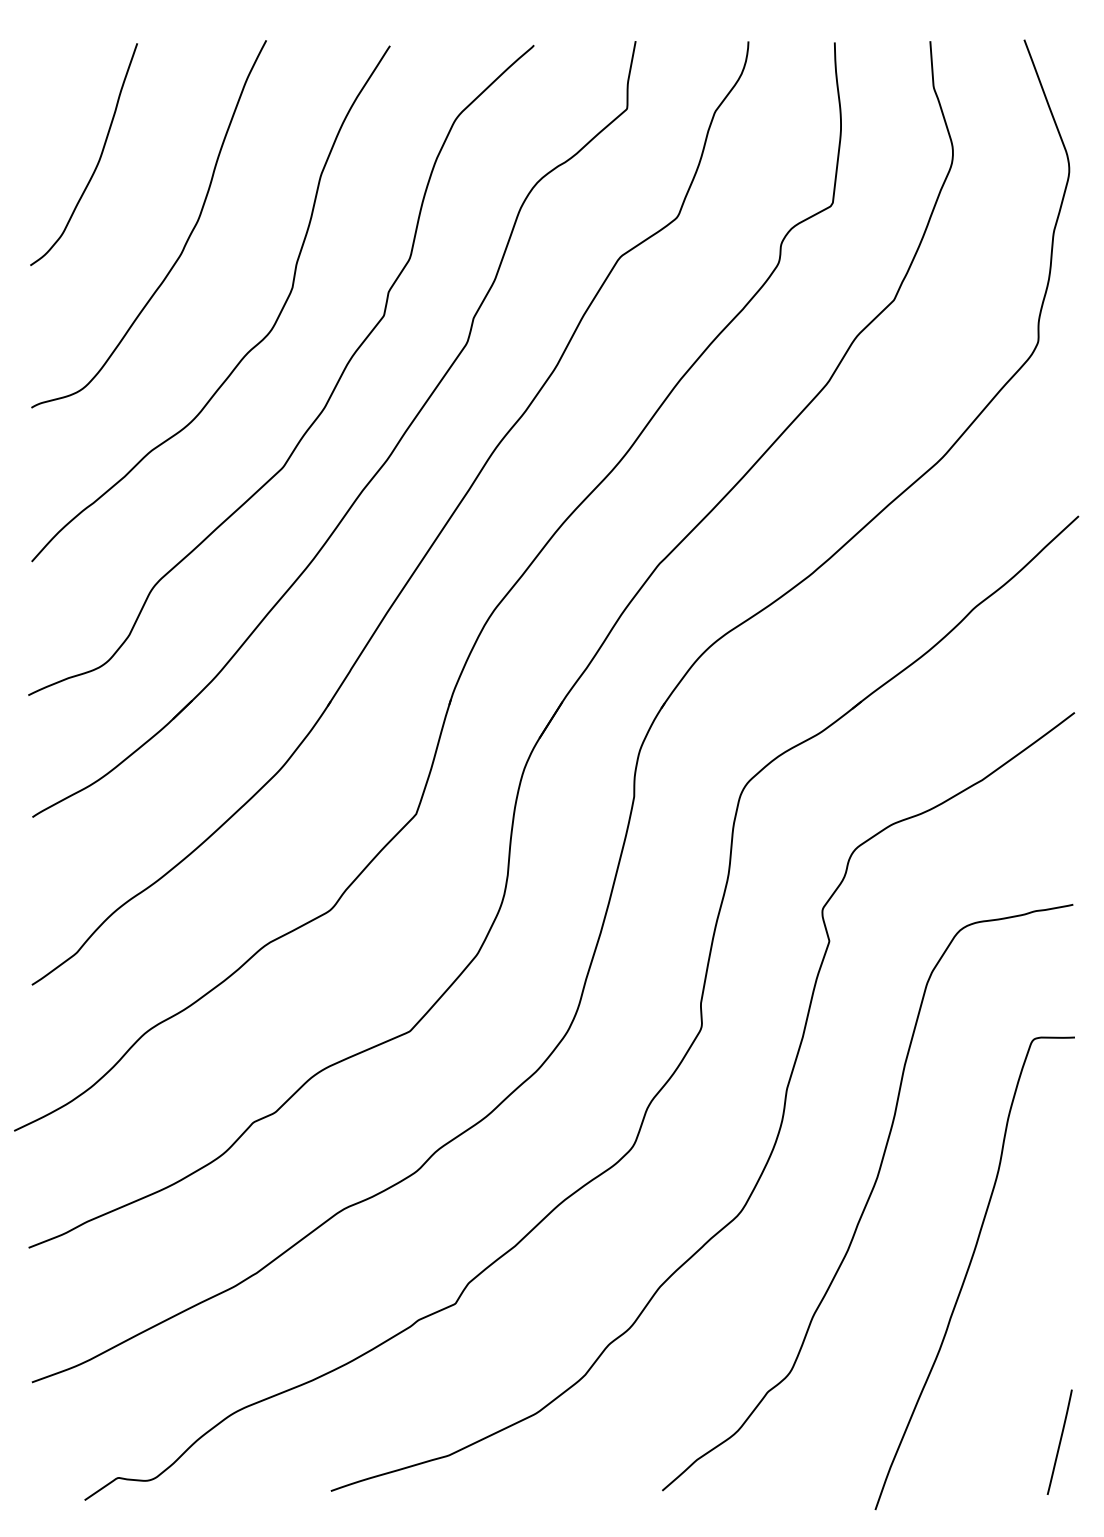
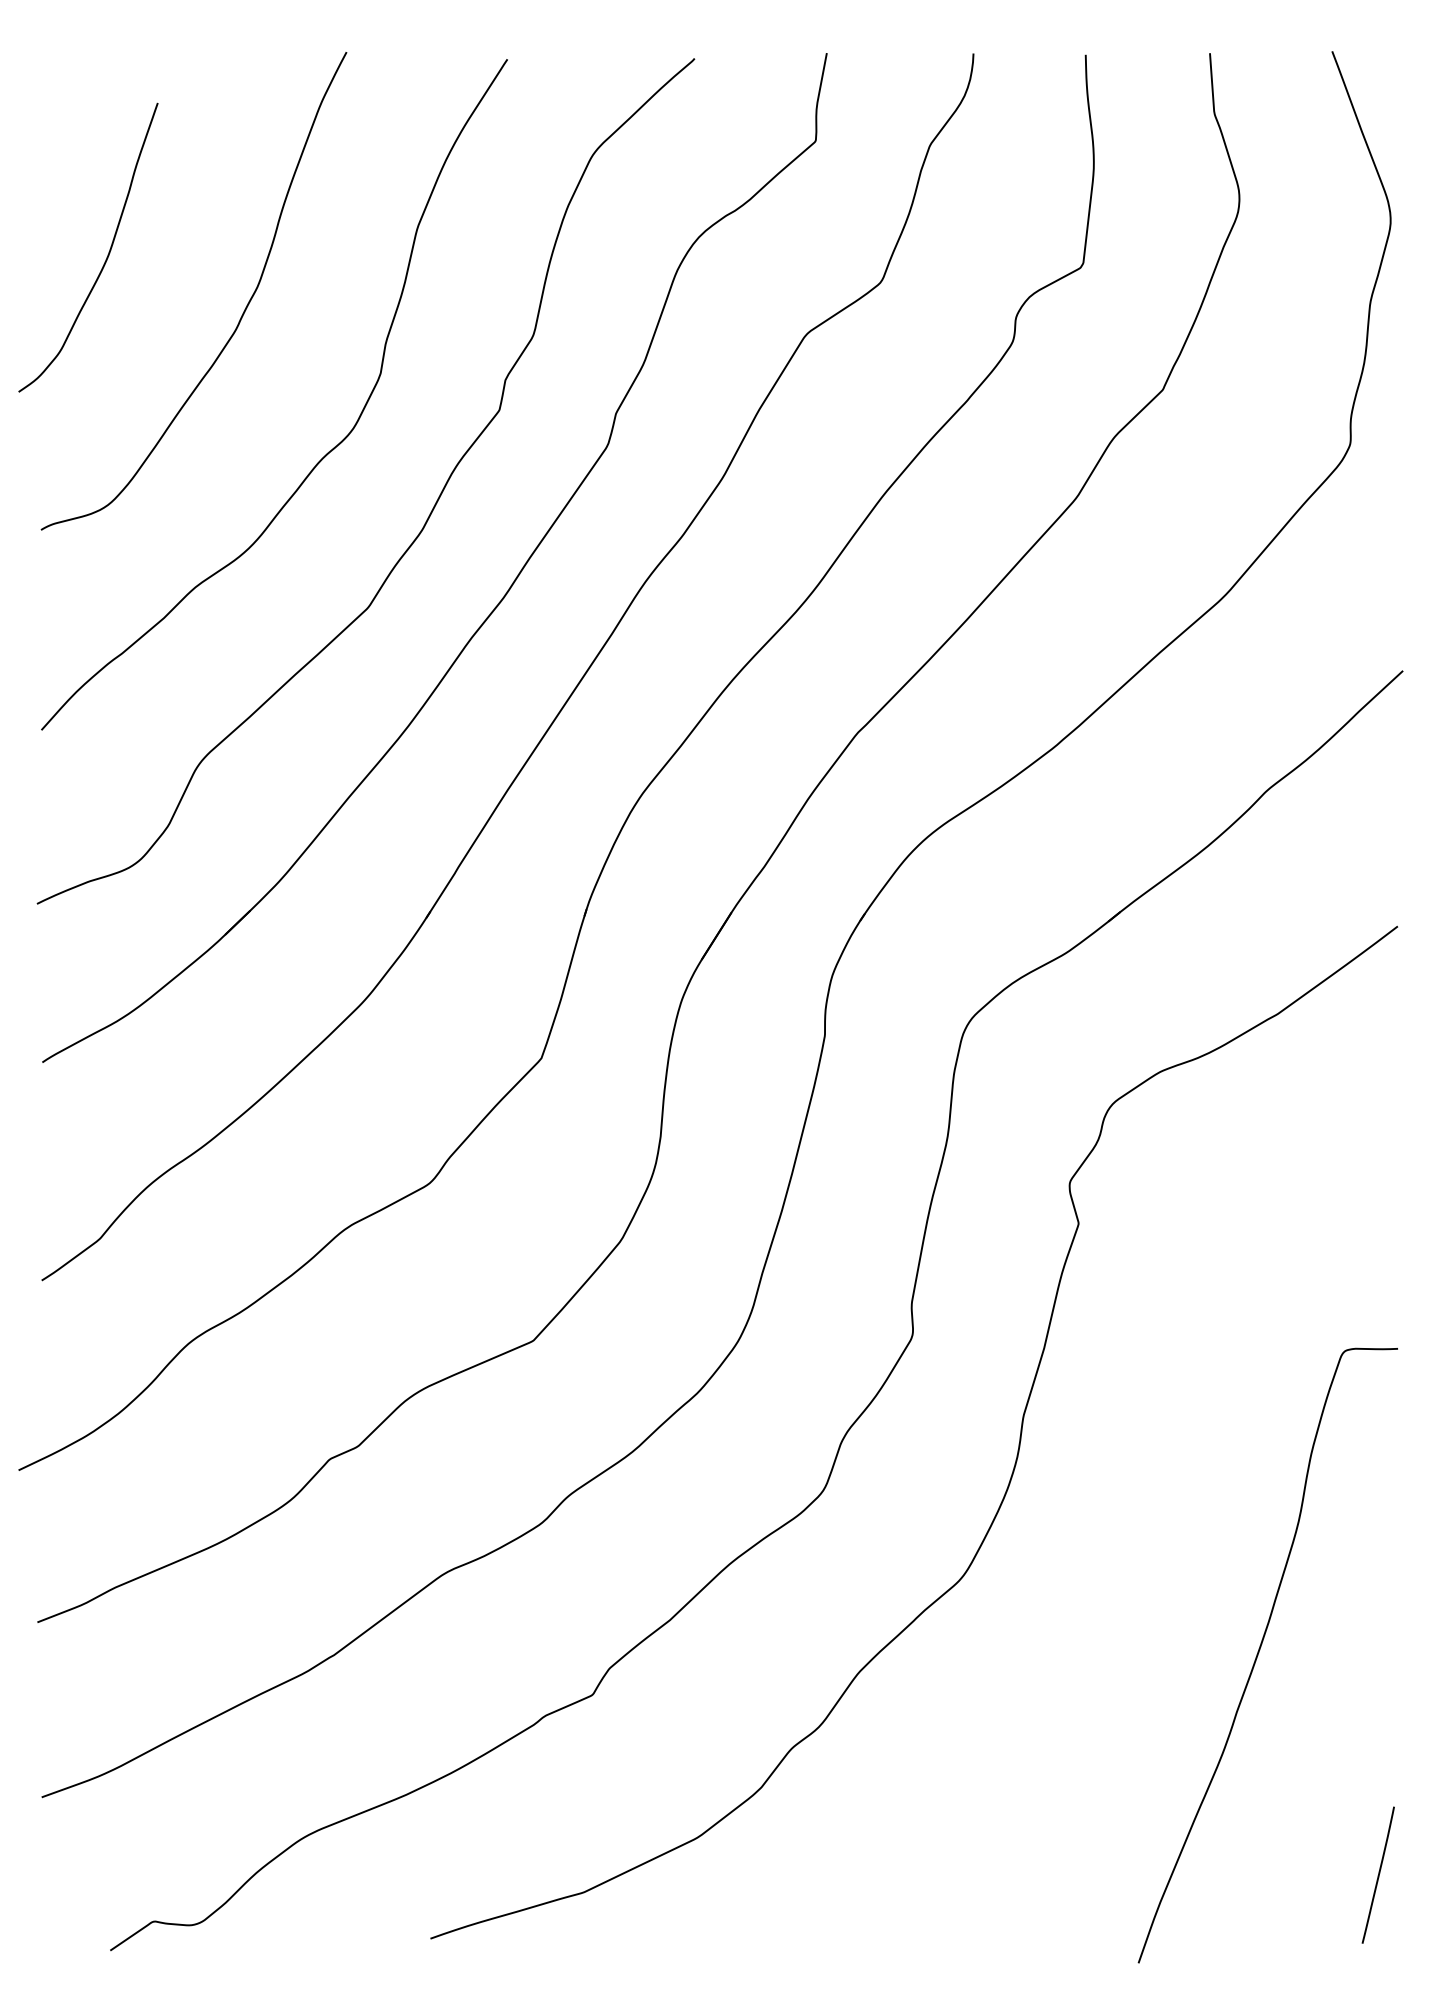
curve: (98, 159) -> (107, 254), moved
curve: (868, 1197) -> (1129, 1556), removed

